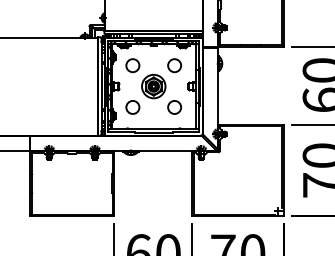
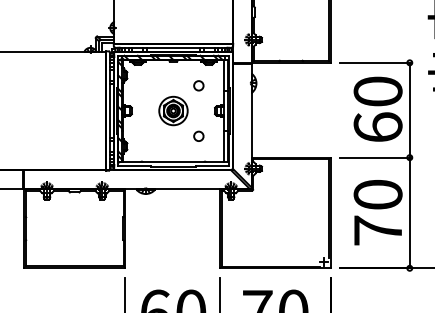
circle: (132, 65) -> (147, 85), removed
circle: (174, 65) -> (198, 85), size x0.6
circle: (132, 107) -> (147, 136), removed
circle: (174, 107) -> (198, 136), size x0.6

